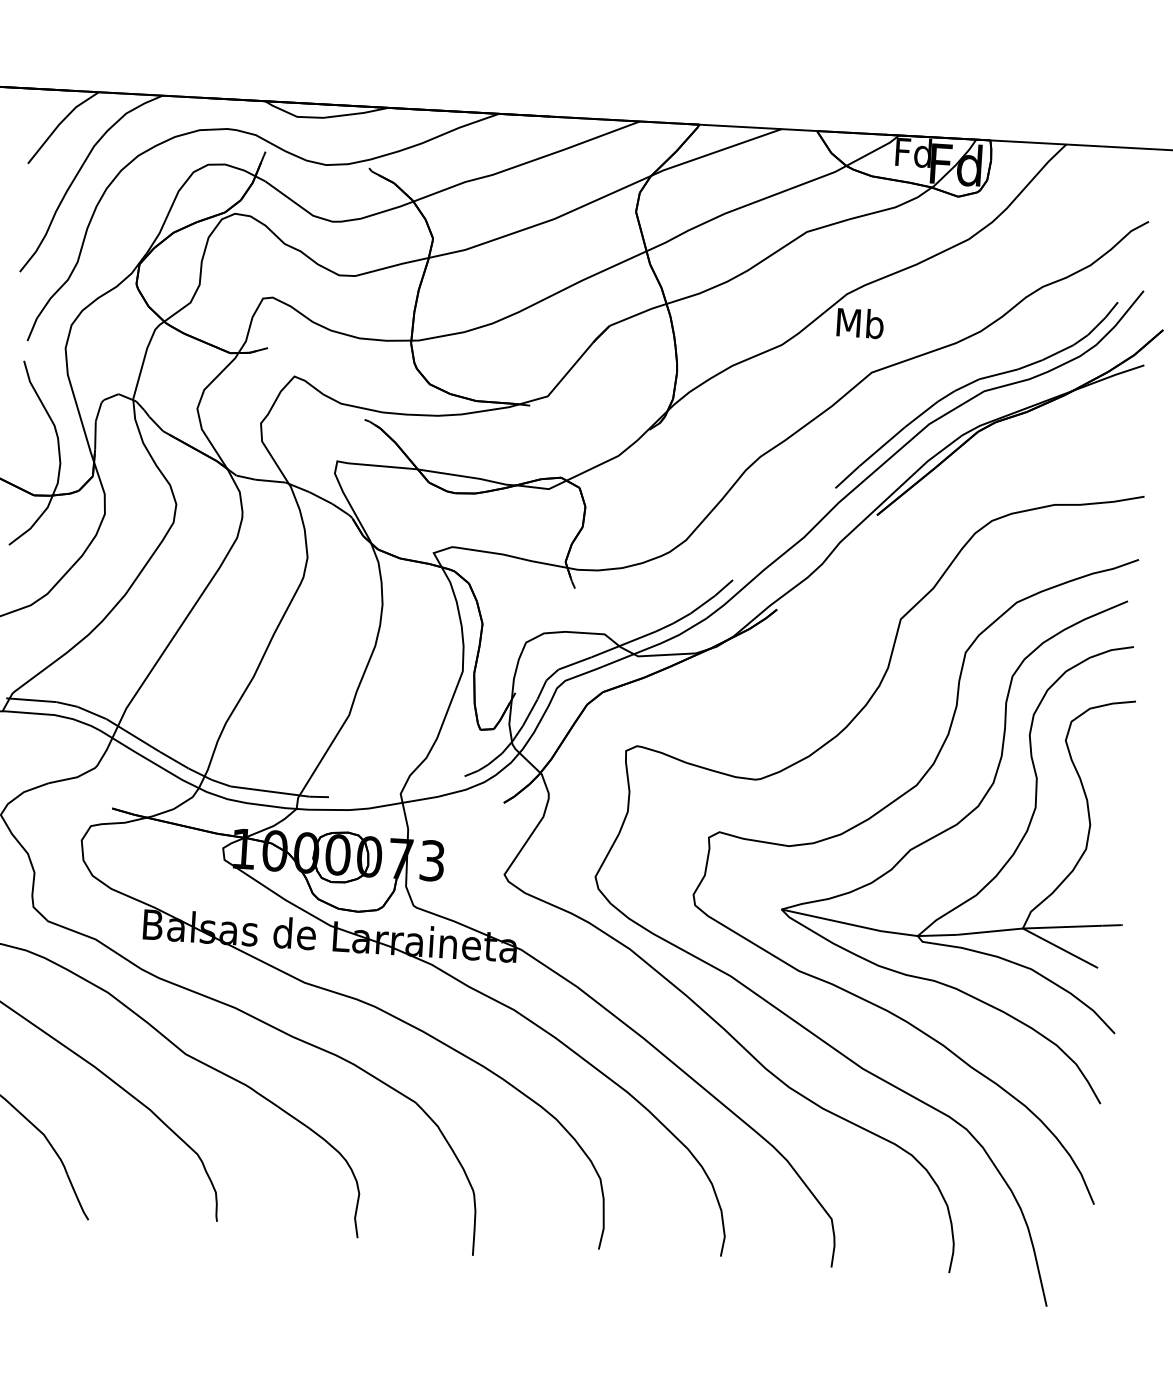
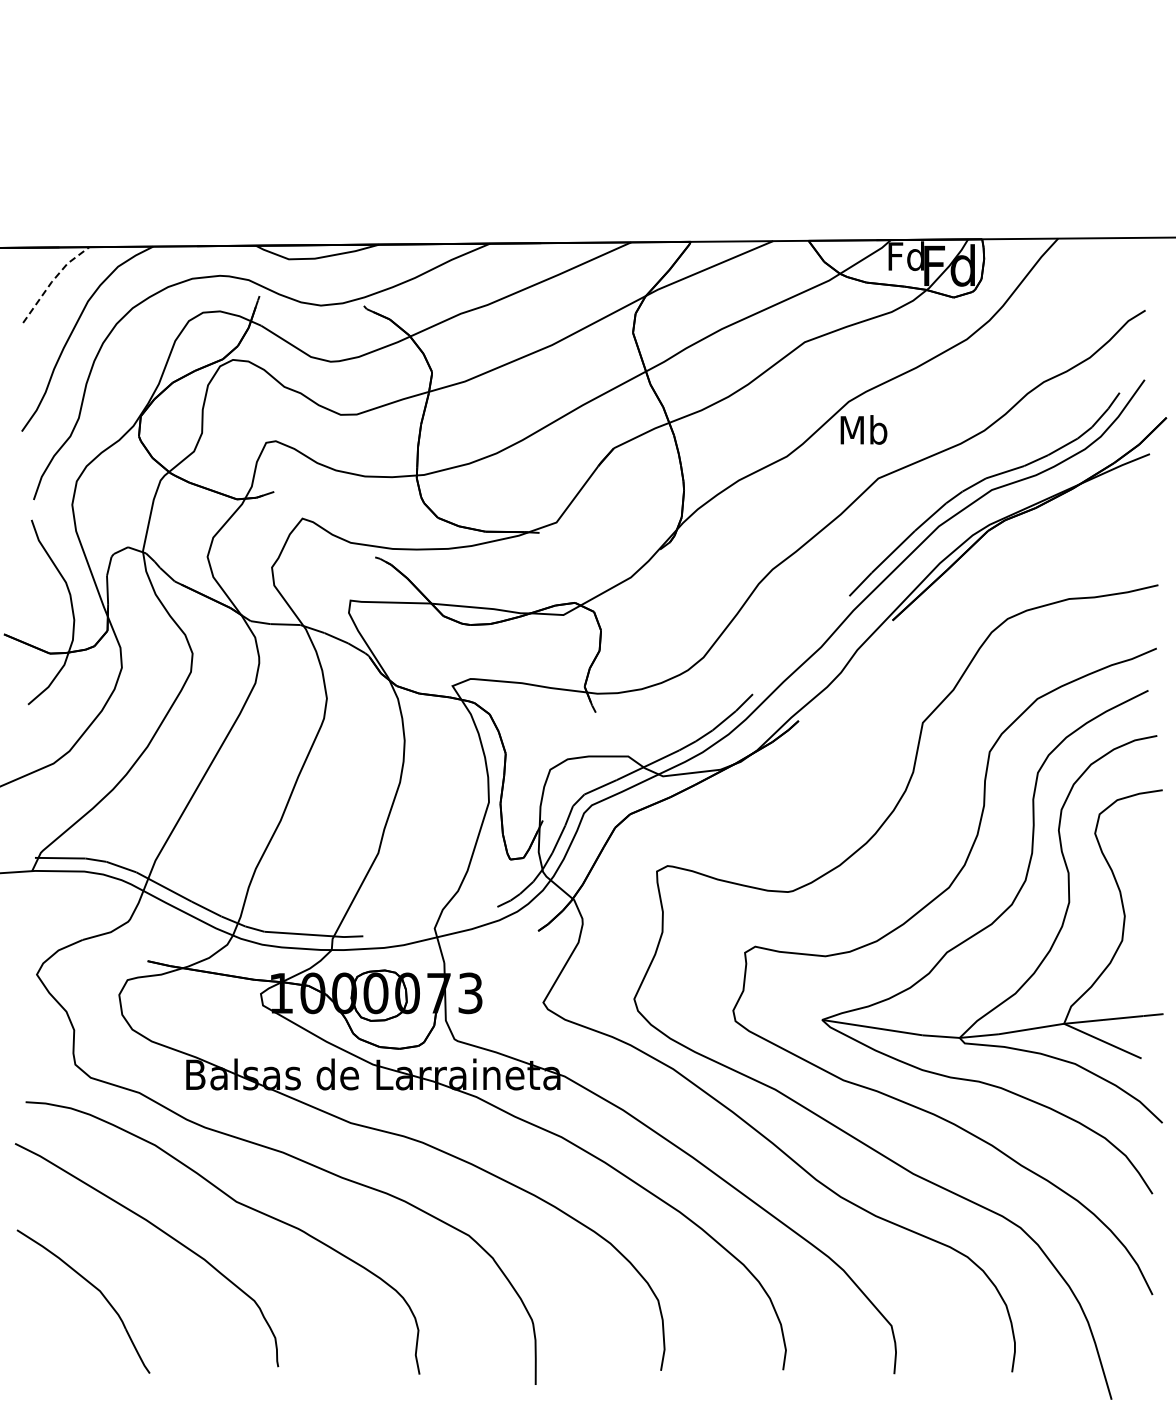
line: (60, 123) -> (53, 280), solid -> dashed

